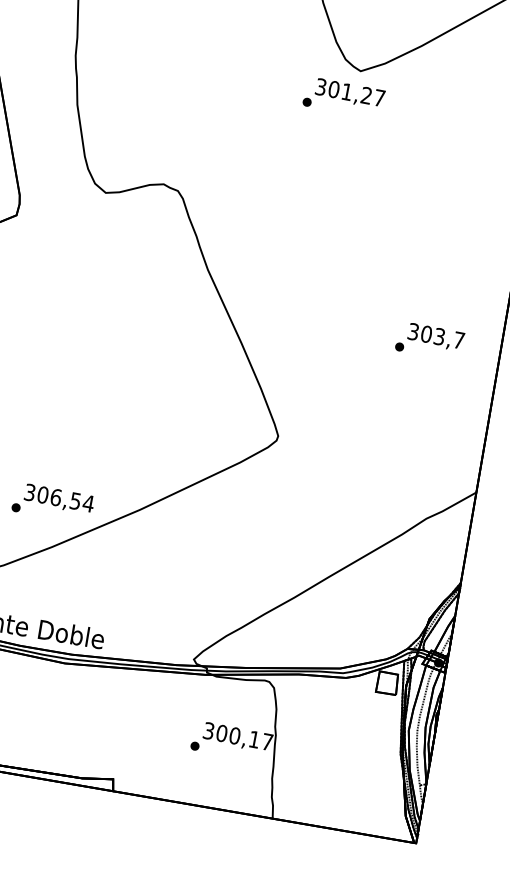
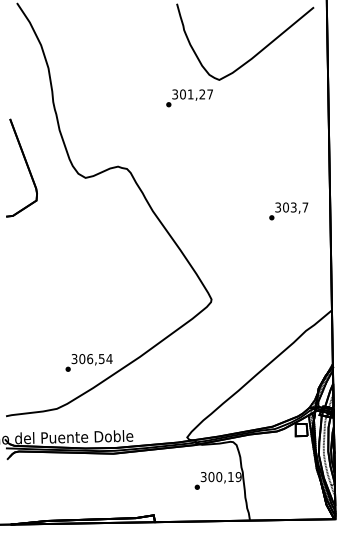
text: (343, 98) -> (189, 98), moved
text: (429, 341) -> (288, 211), moved
text: (267, 742) -> (238, 477), 300,17 -> 300,19

